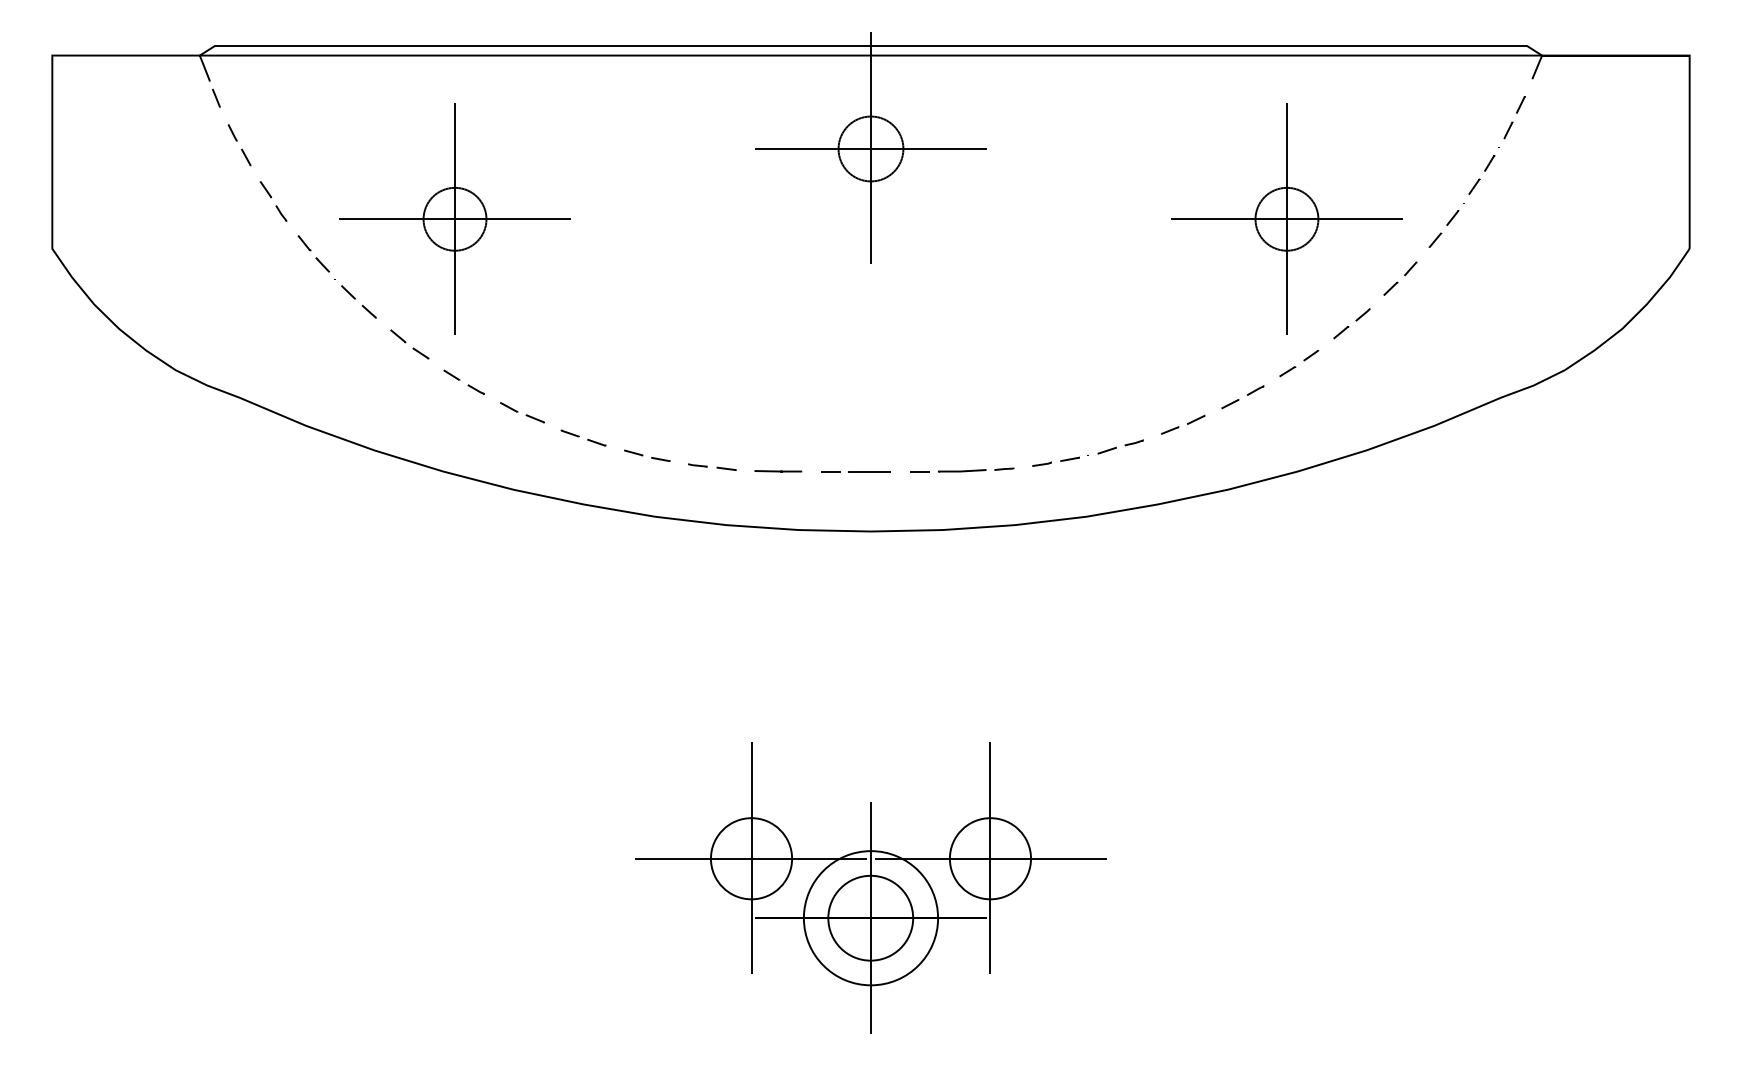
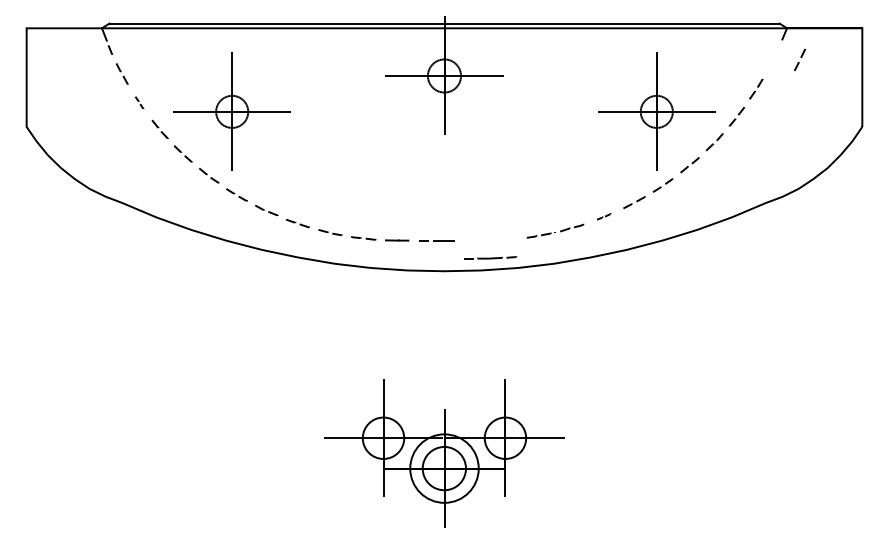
line: (1517, 114) -> (801, 58), moved
part: (273, 200) -> (139, 102), size x0.6
part: (1182, 424) -> (603, 216), size x0.6
line: (963, 469) -> (490, 257), moved

